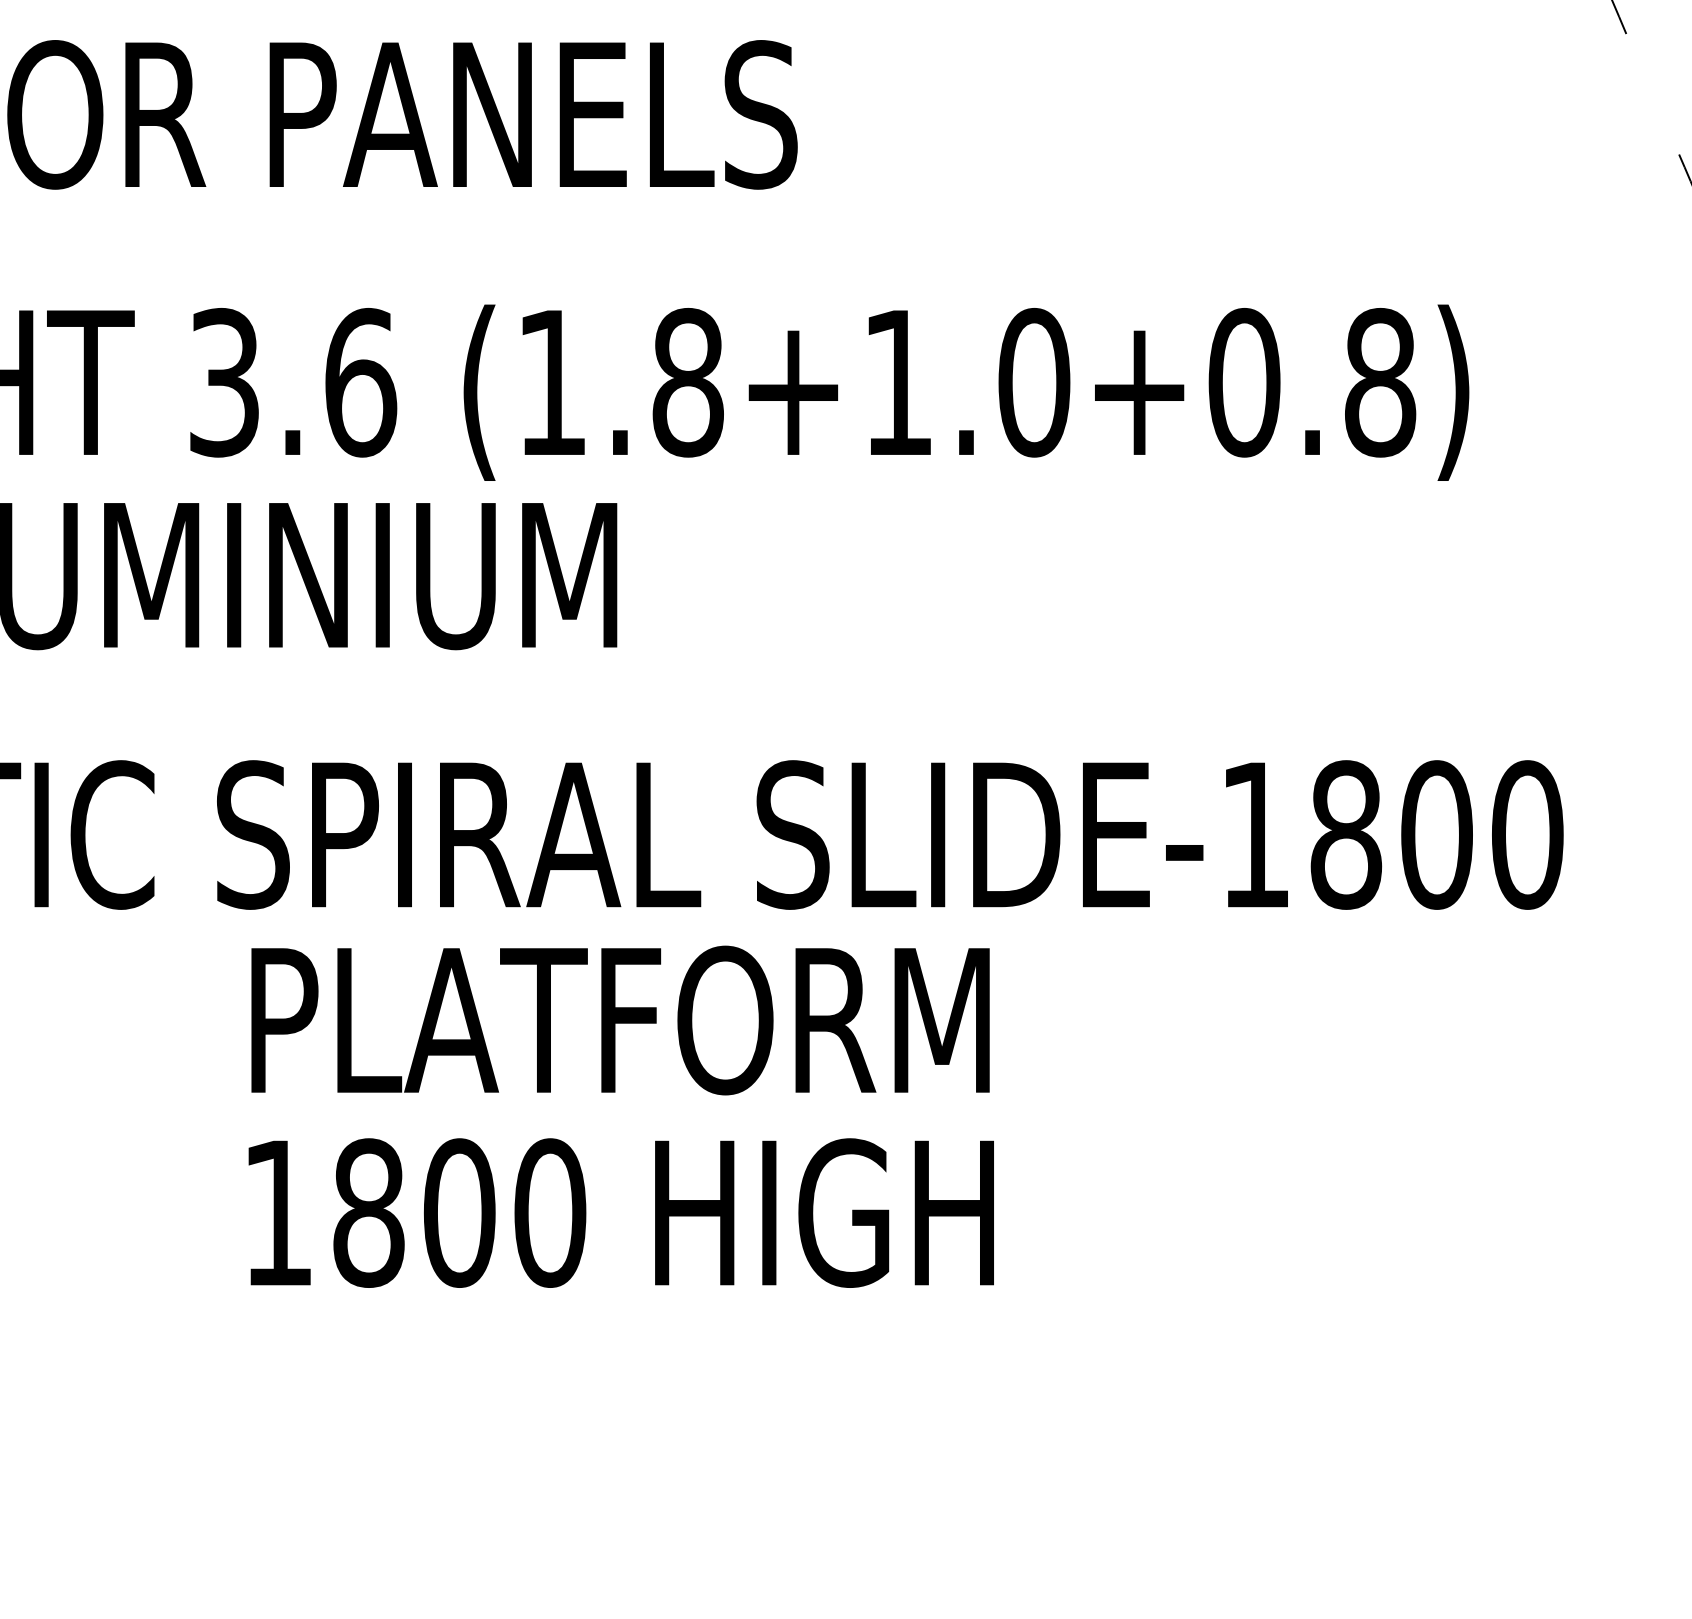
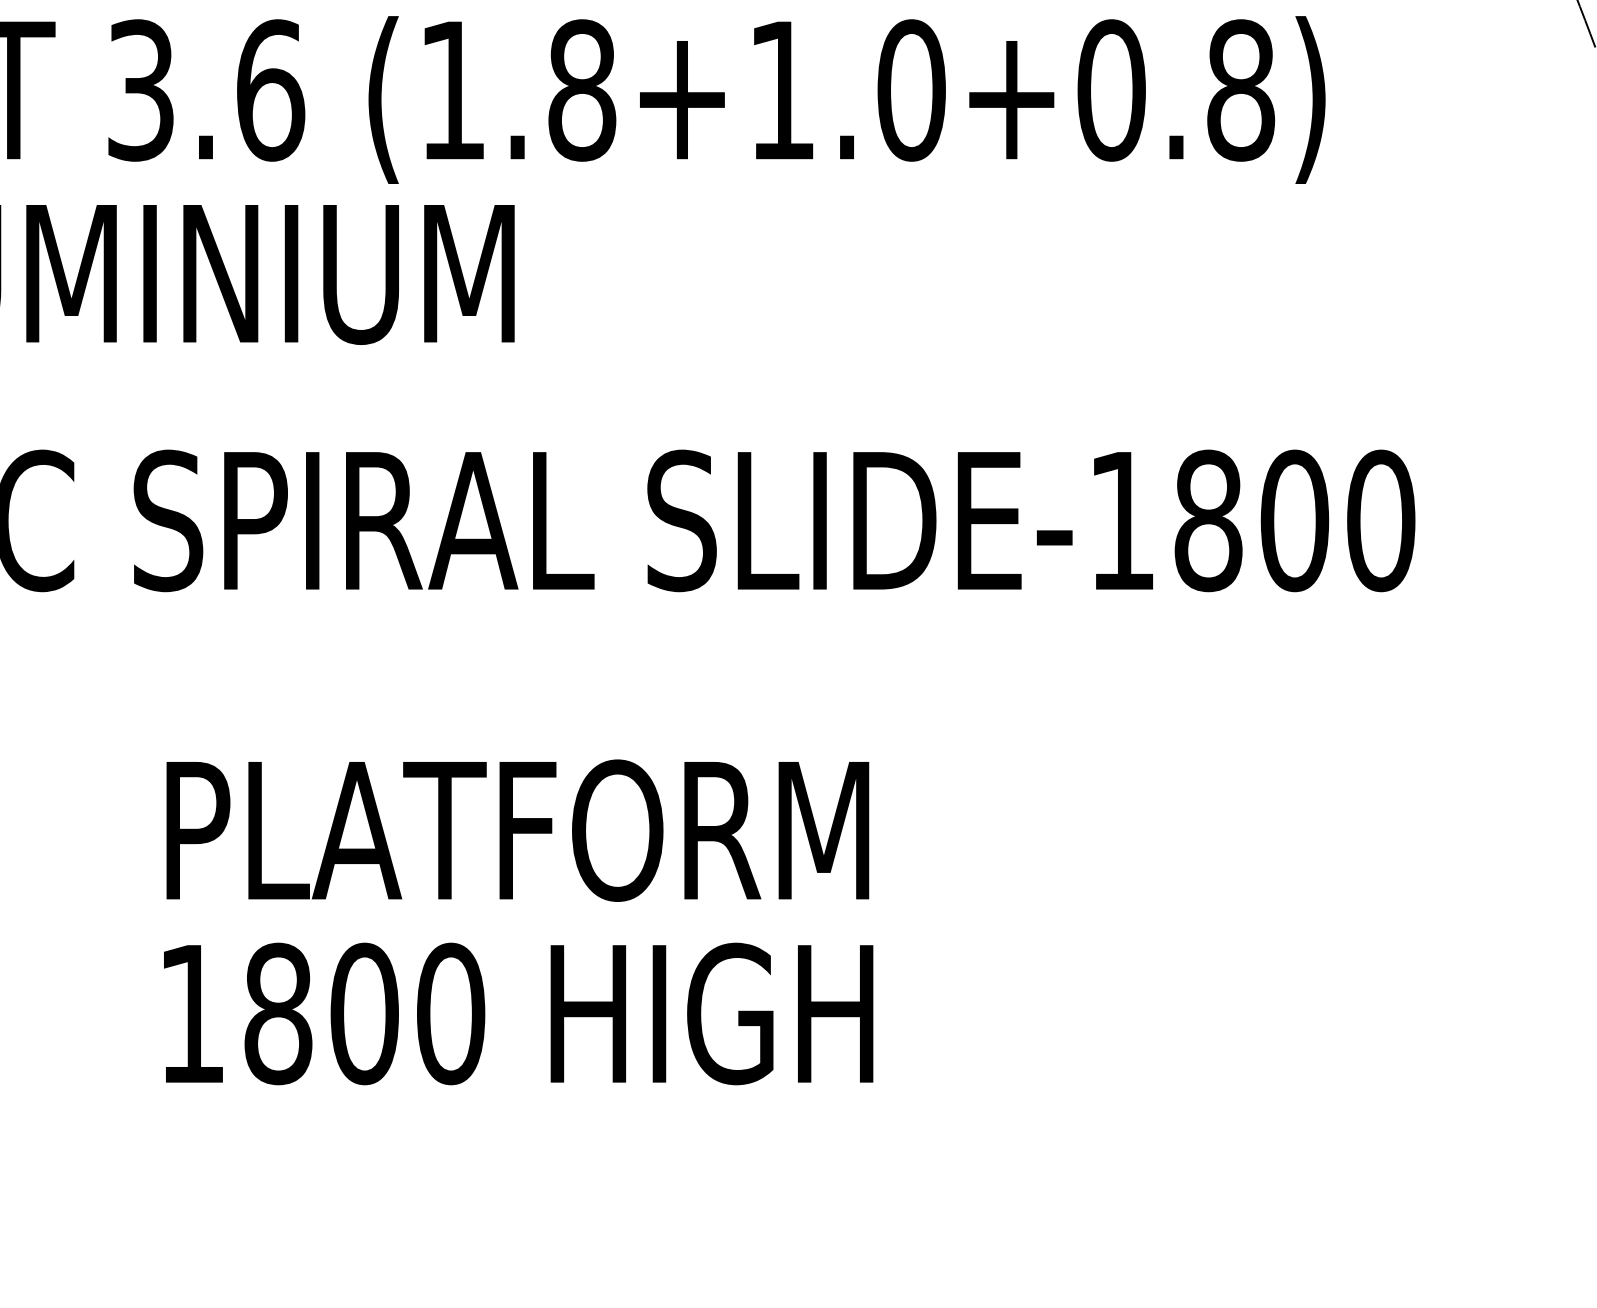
text: (620, 1116) -> (517, 922), moved

